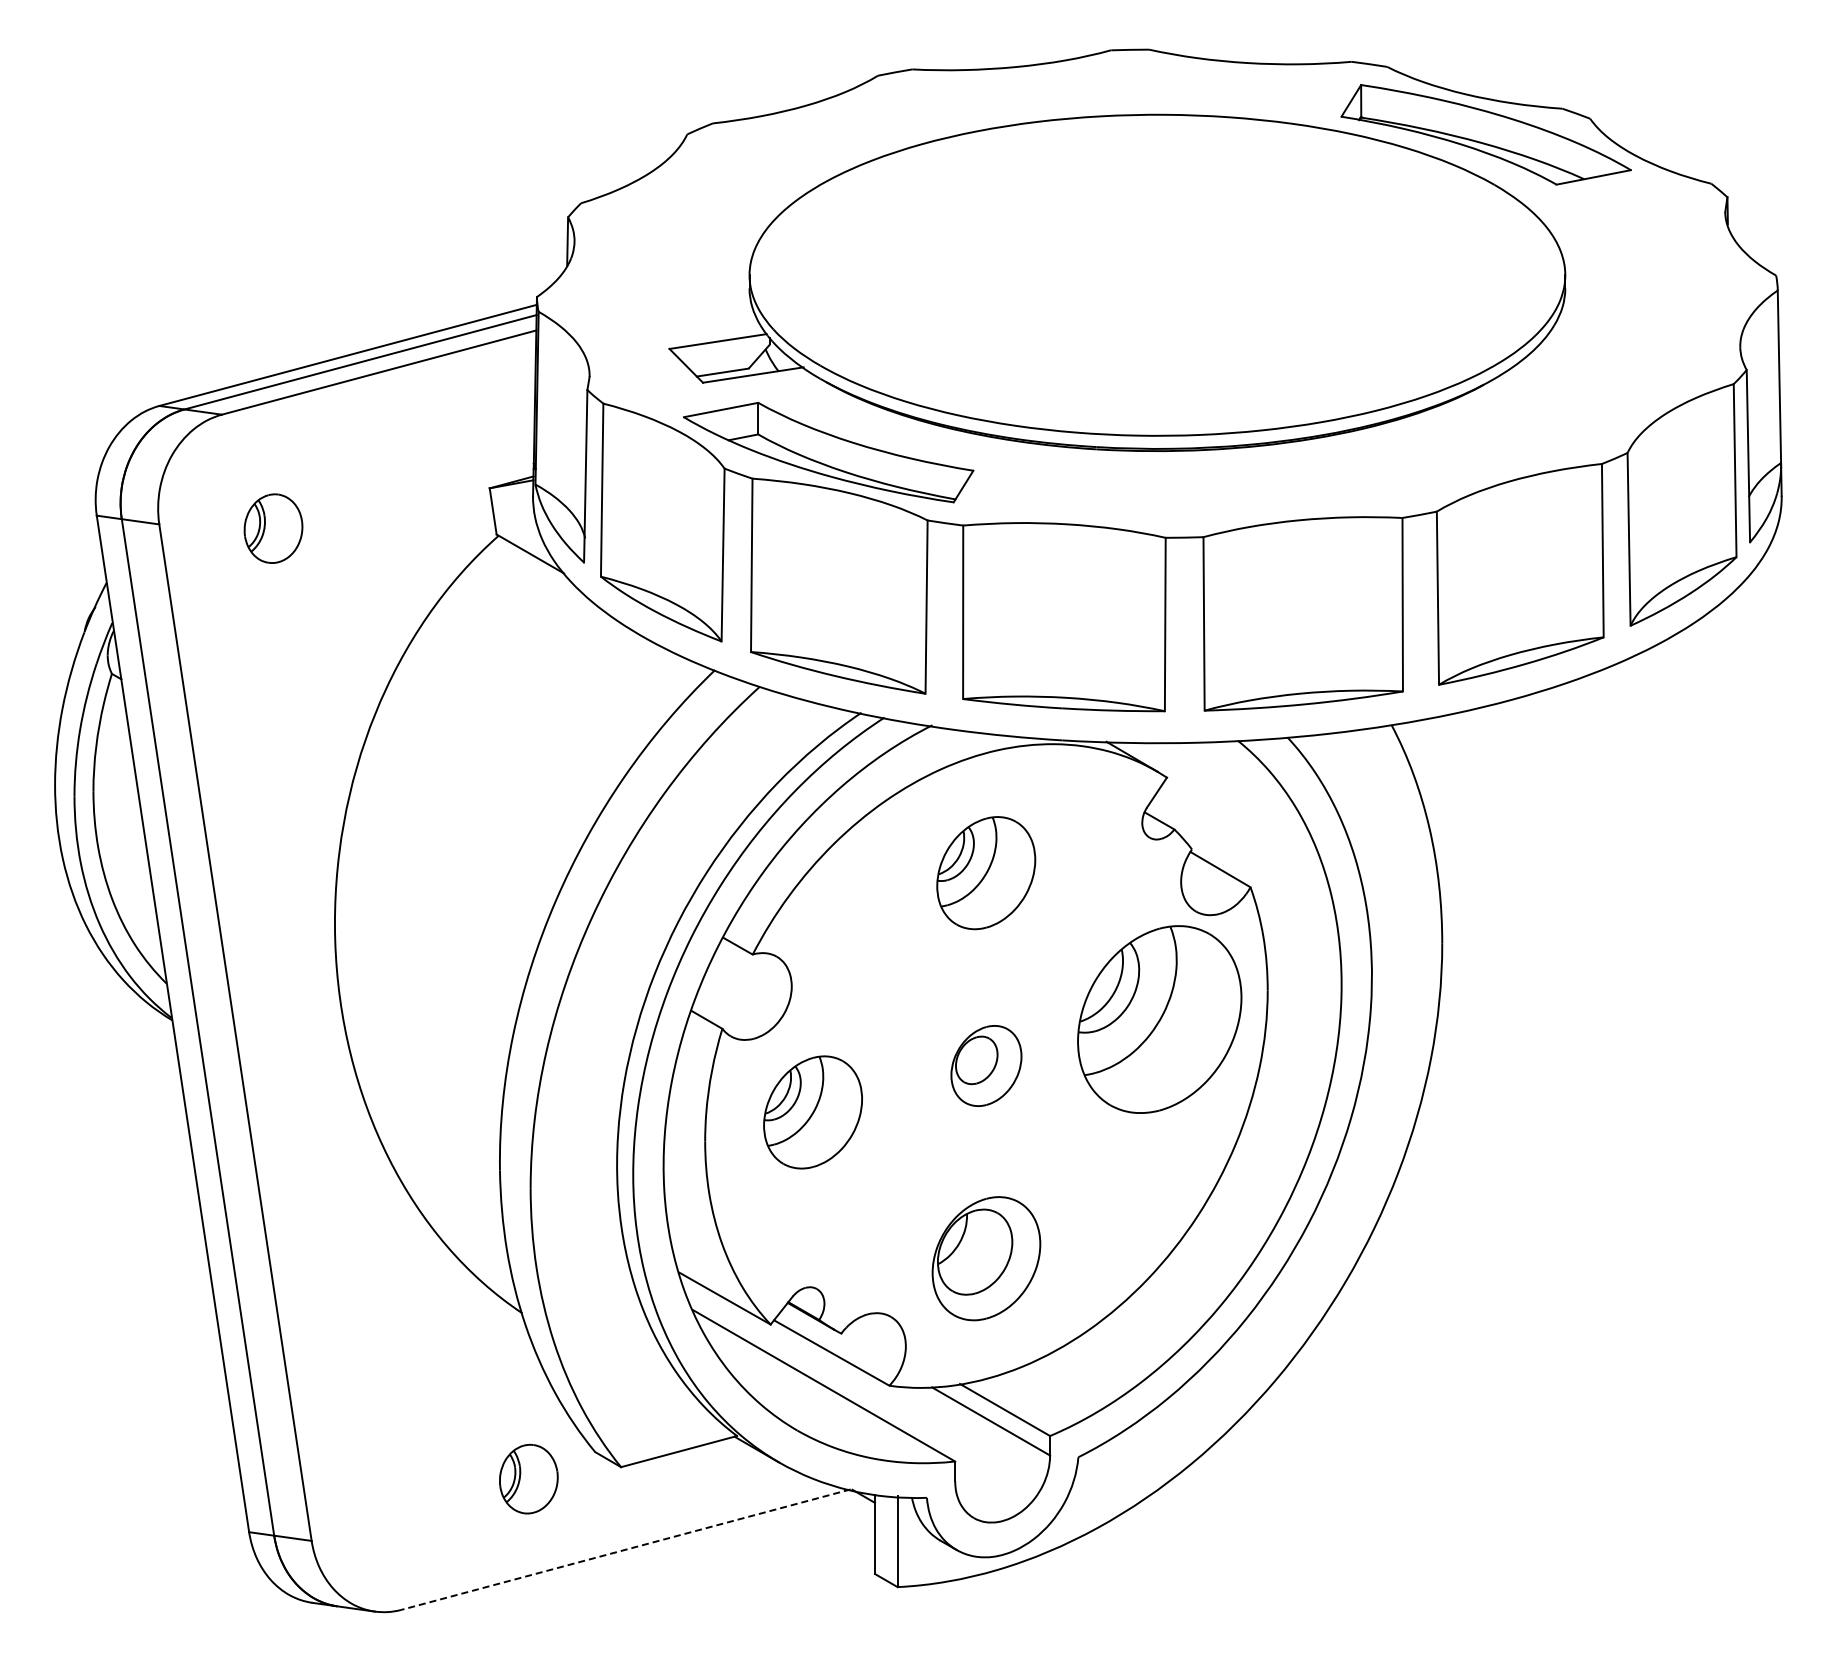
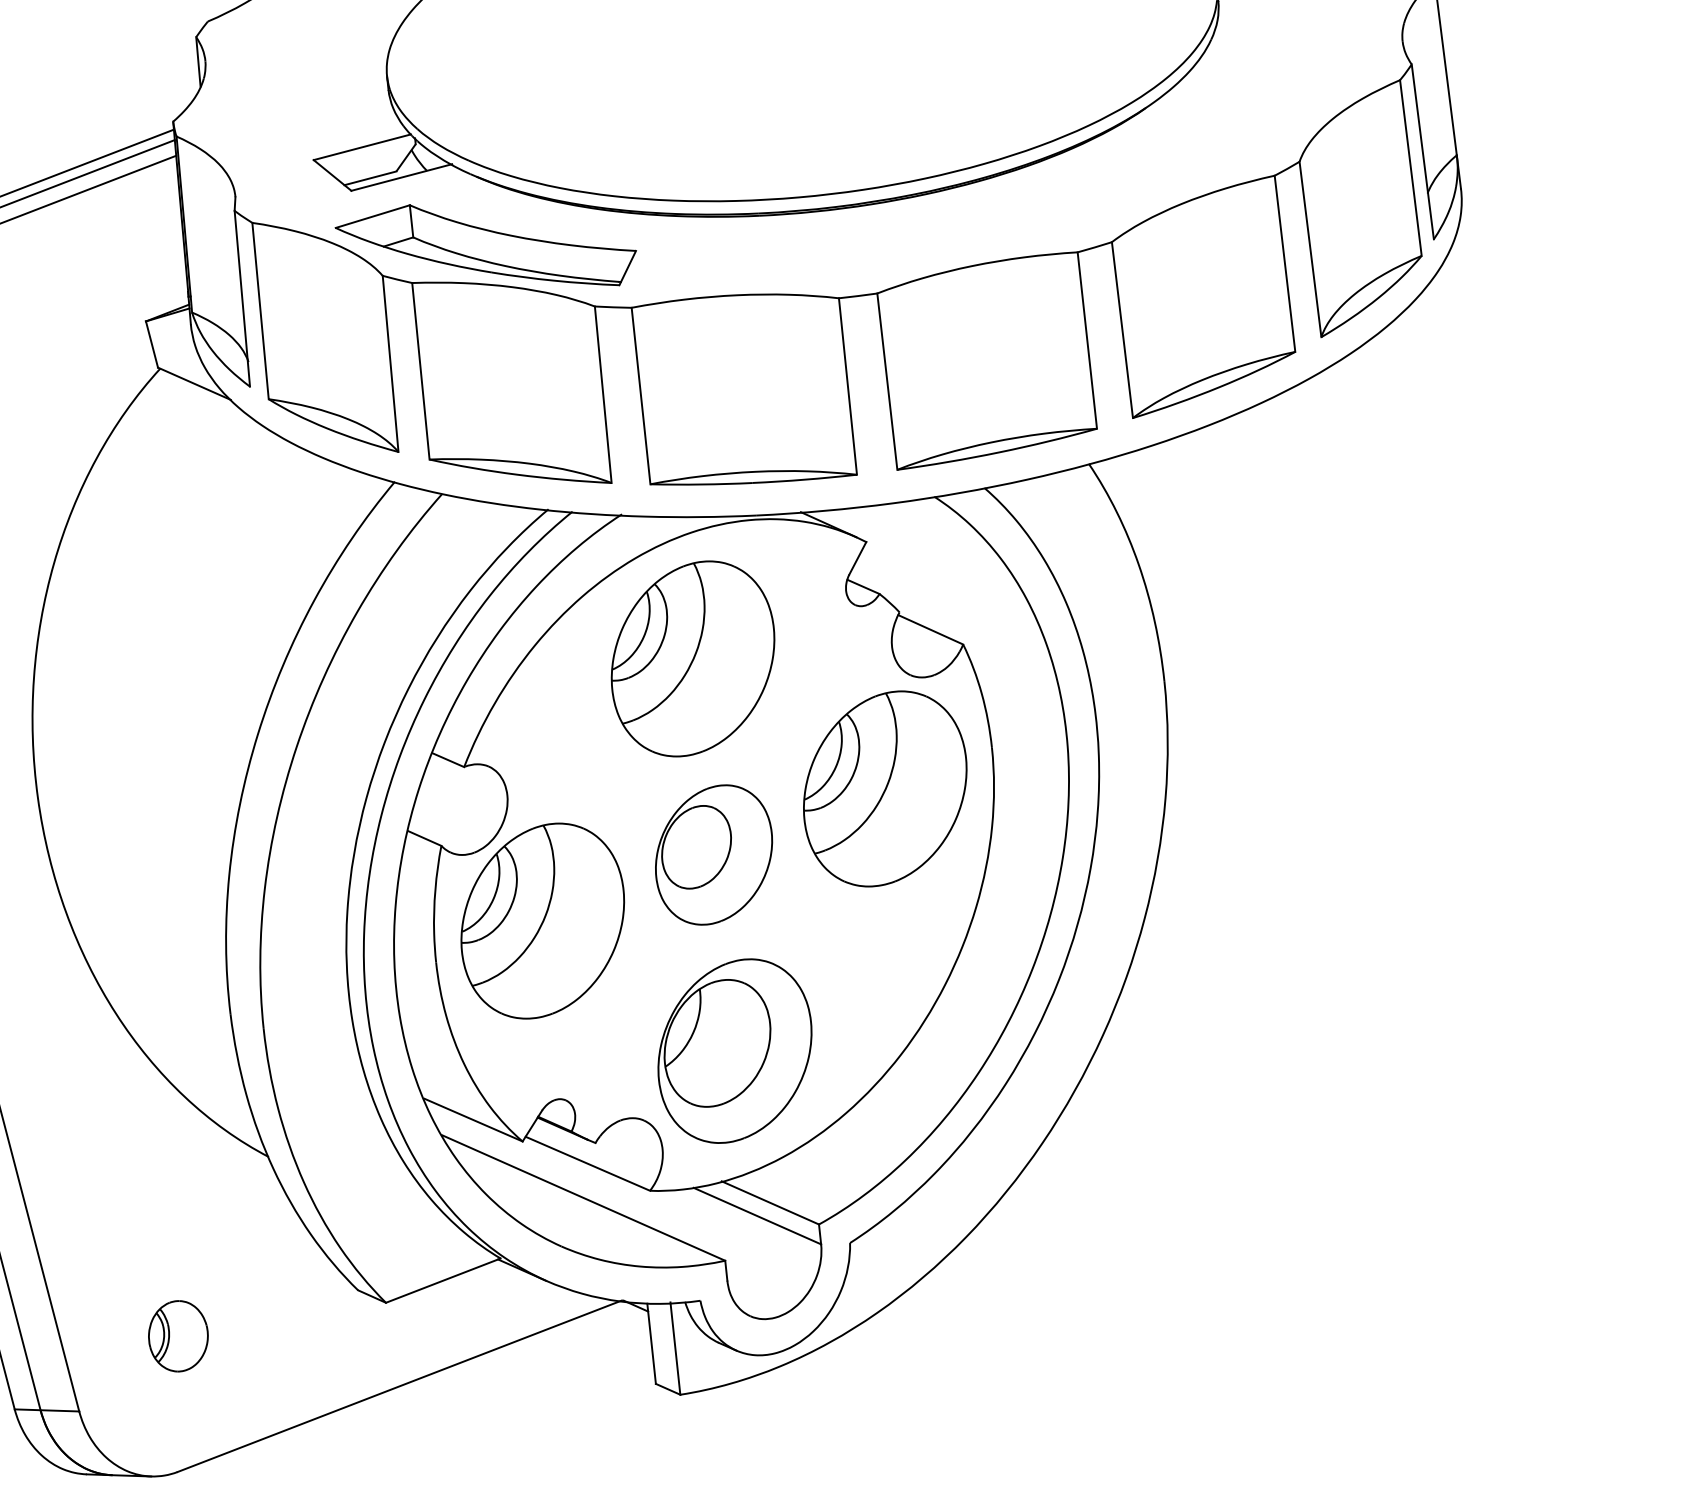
part: (985, 872) -> (692, 658), size x1.67
part: (986, 1065) -> (714, 854), size x1.67
part: (812, 1112) -> (542, 921), size x1.67
part: (986, 1258) -> (735, 1050), size x1.43
part: (528, 1478) -> (177, 1335), moved
line: (625, 1549) -> (399, 1386), dashed -> solid

